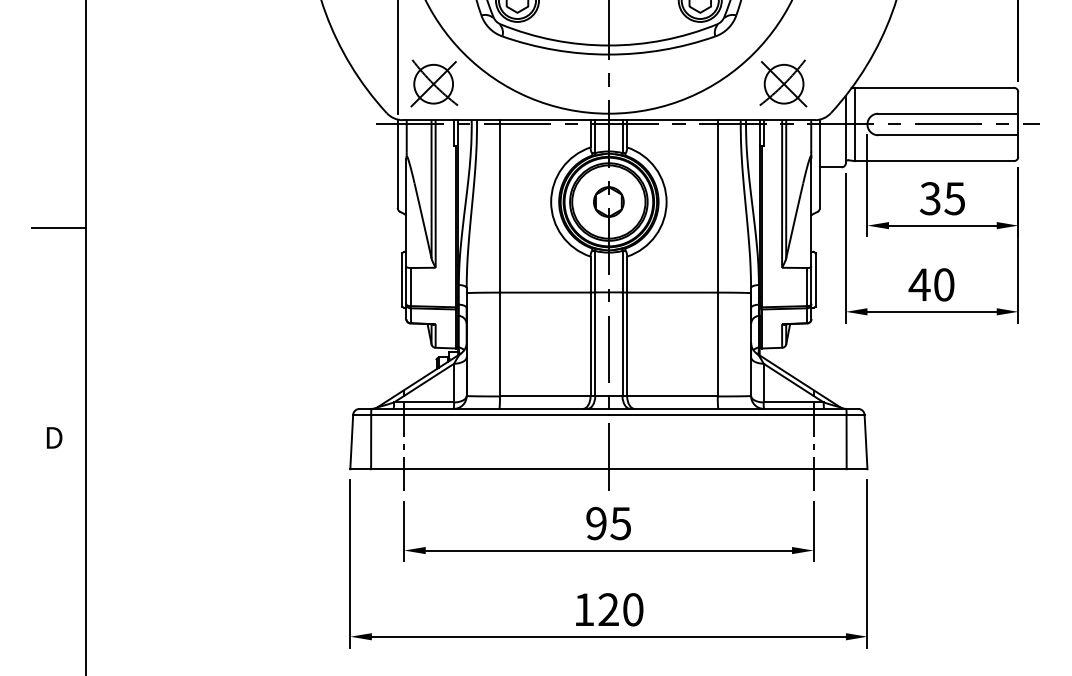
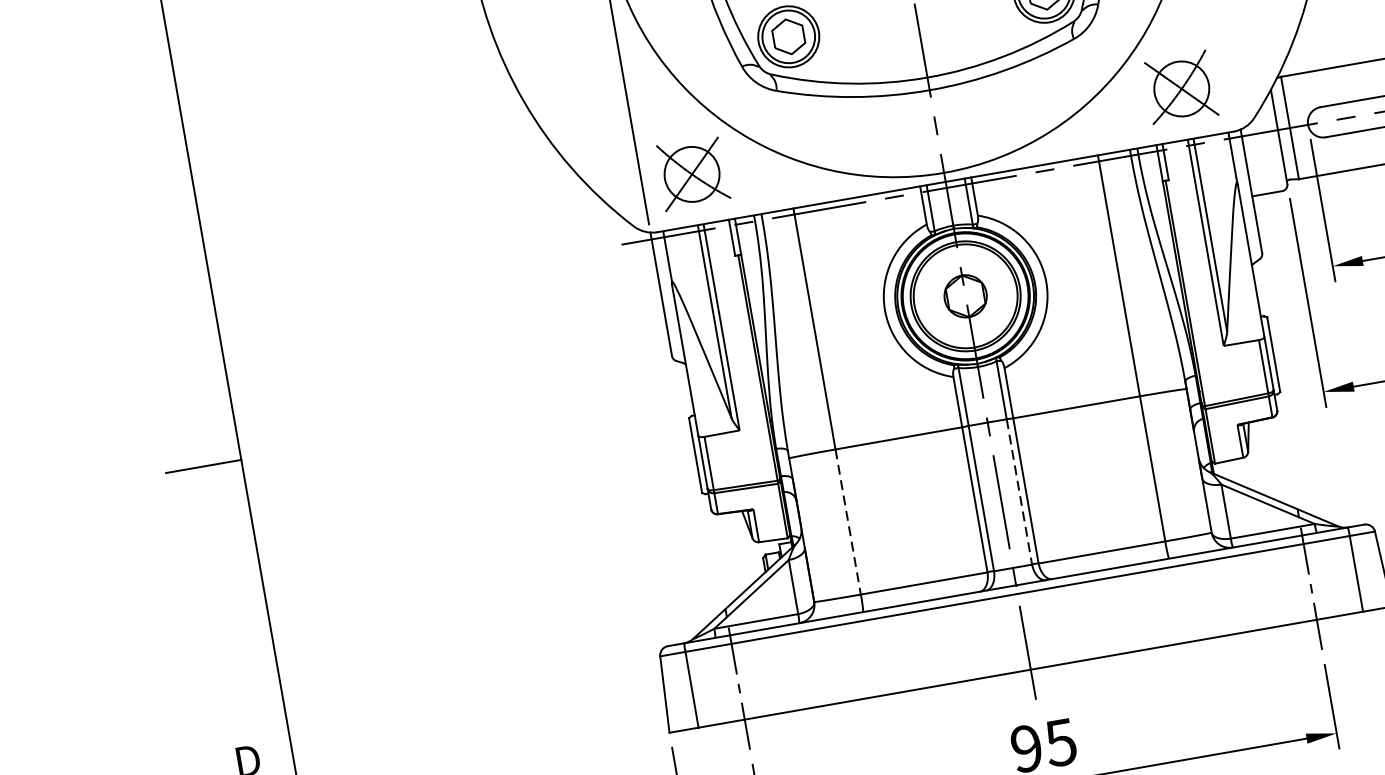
line: (499, 344) -> (847, 522), solid -> dashed
line: (622, 344) -> (1019, 492), solid -> dashed

